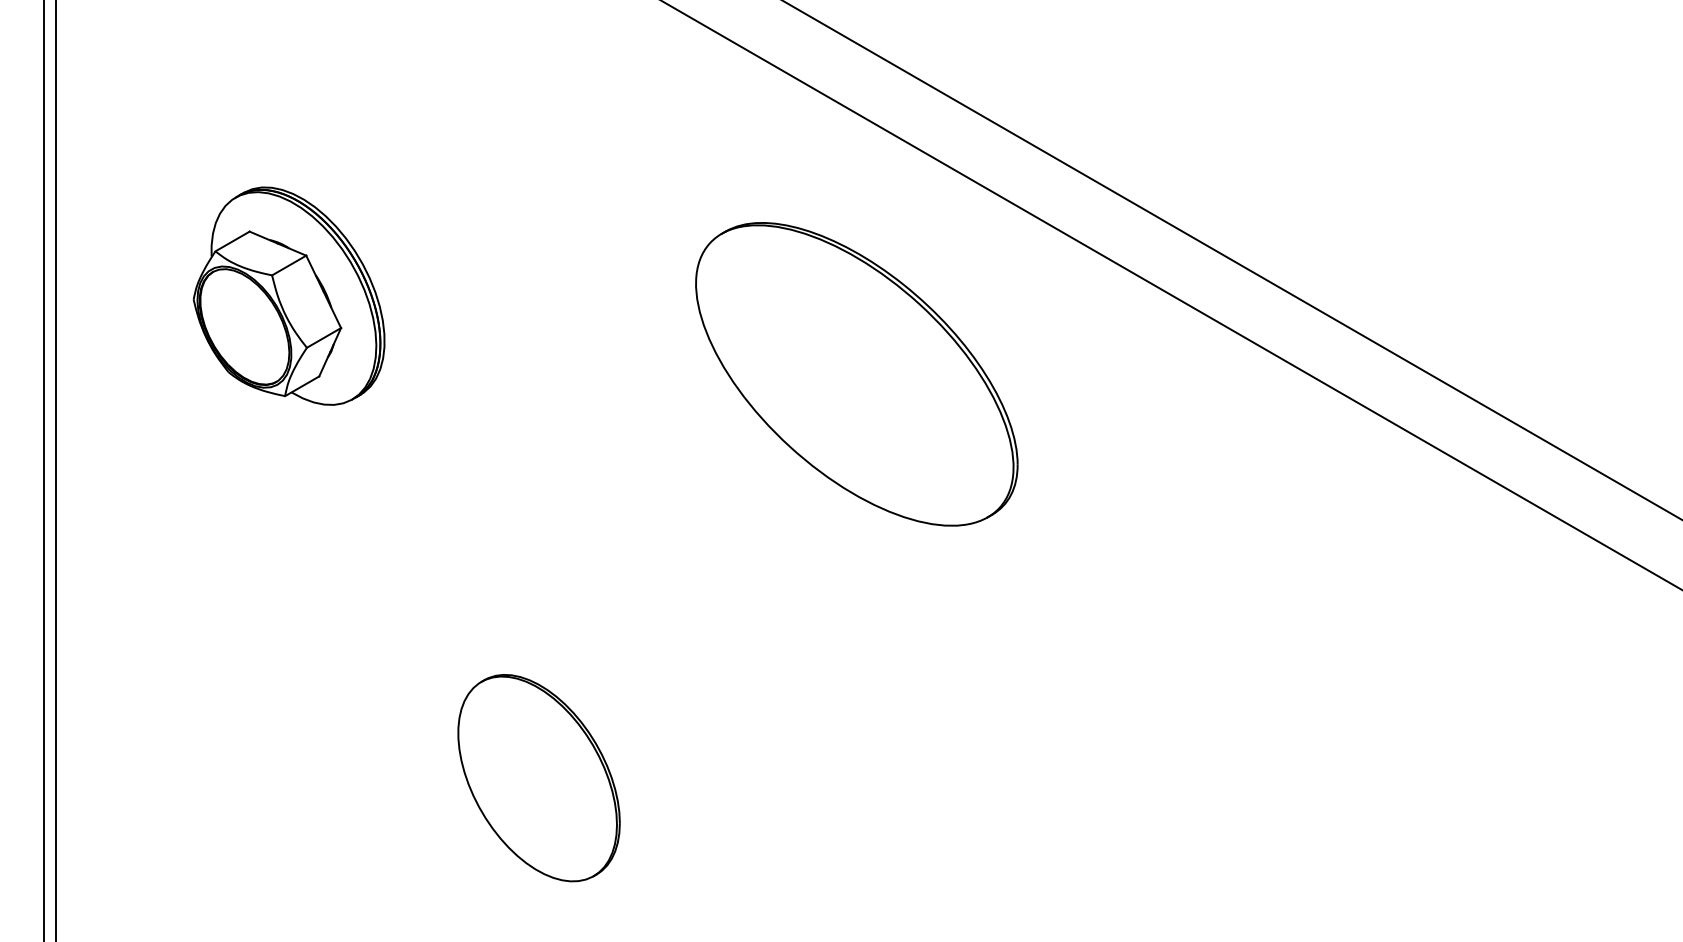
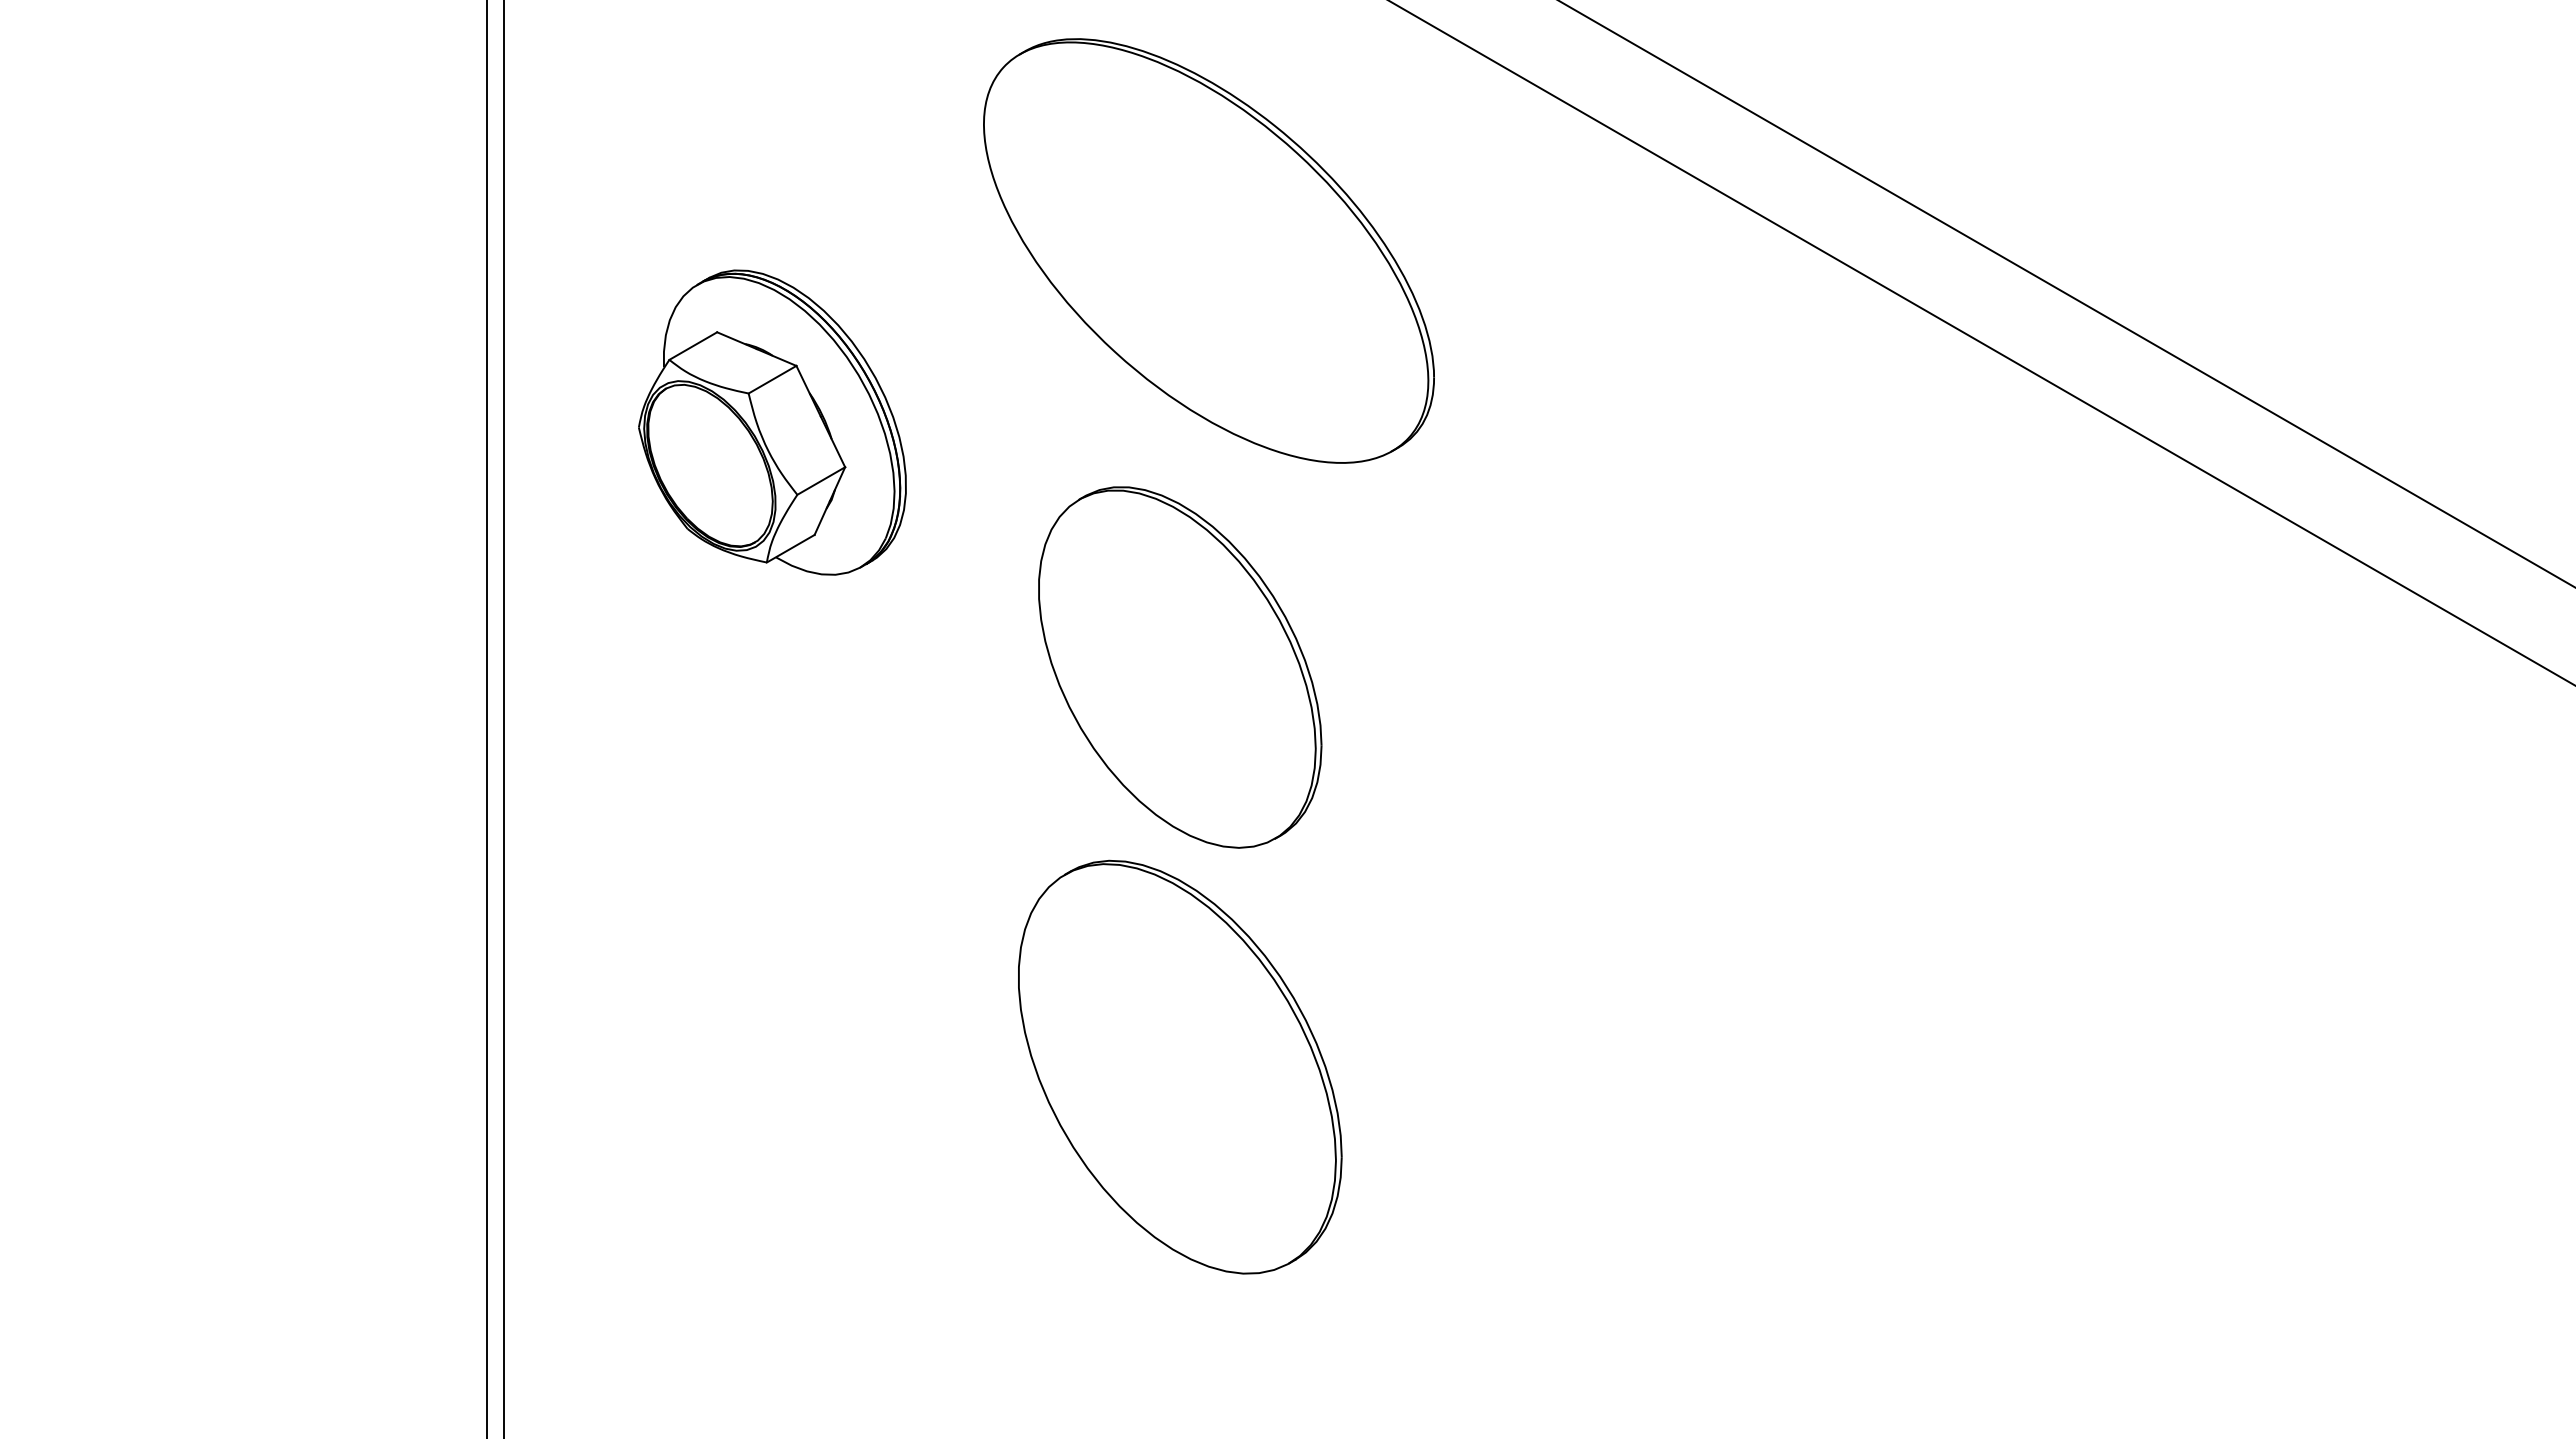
part: (289, 296) -> (772, 422), moved
part: (856, 373) -> (1208, 250), moved
part: (539, 492) -> (1180, 667), added
part: (539, 777) -> (1180, 1066), size x1.43

